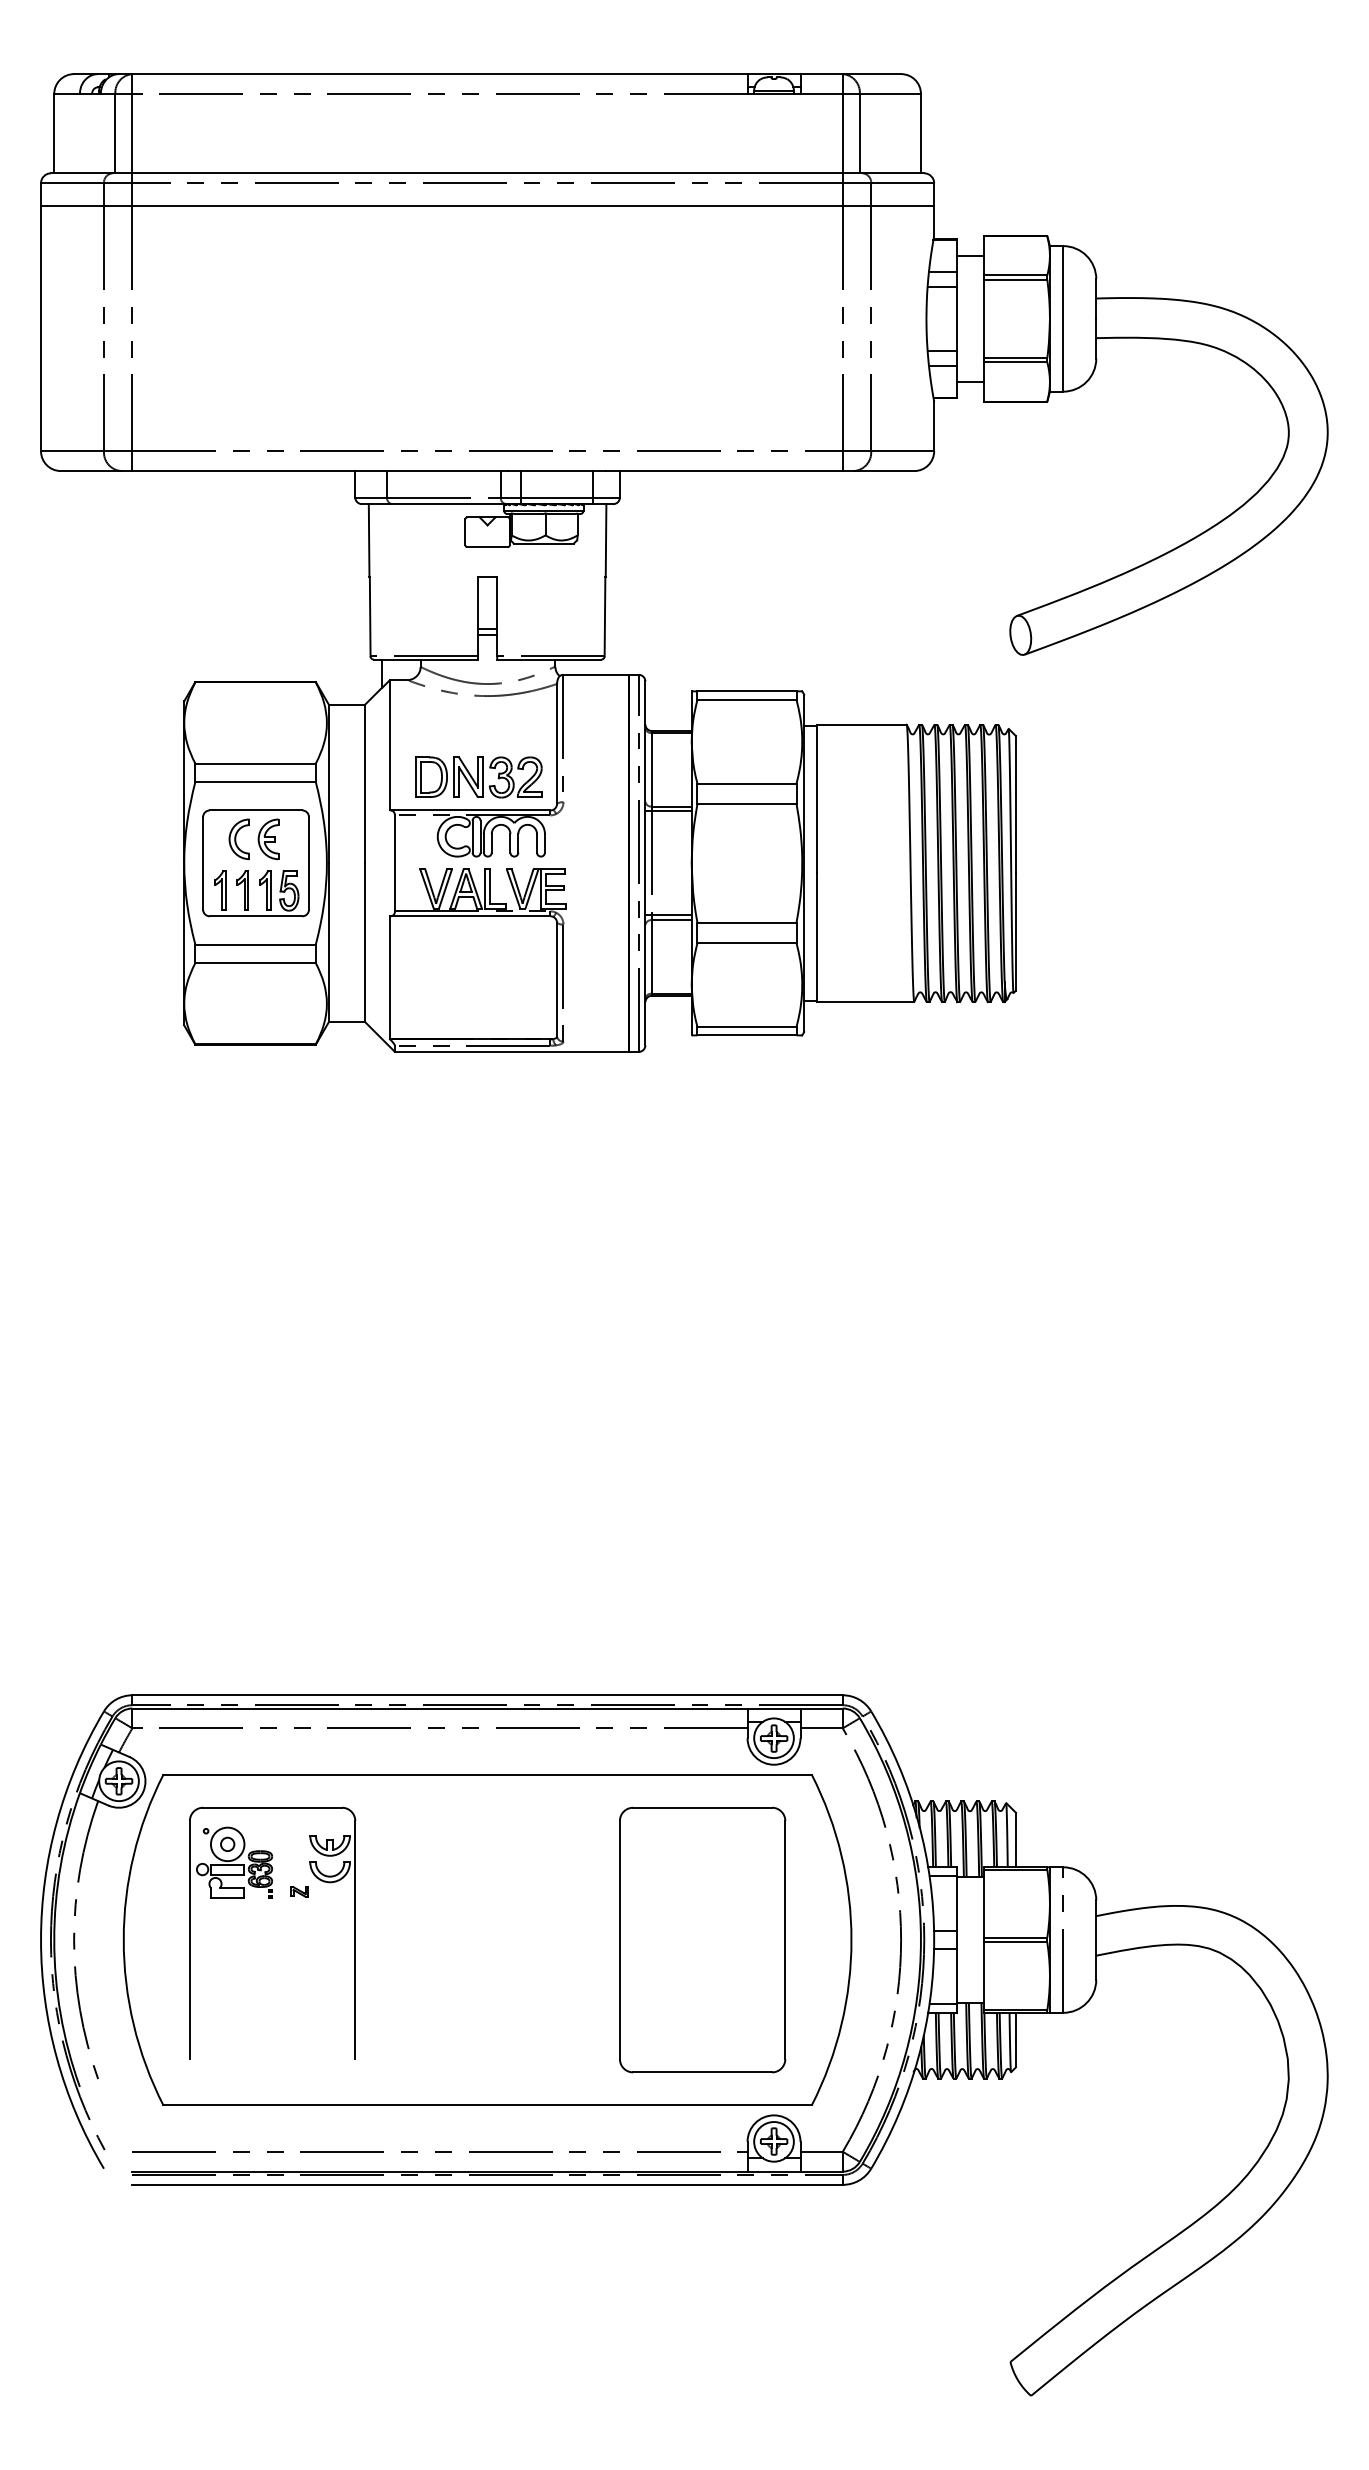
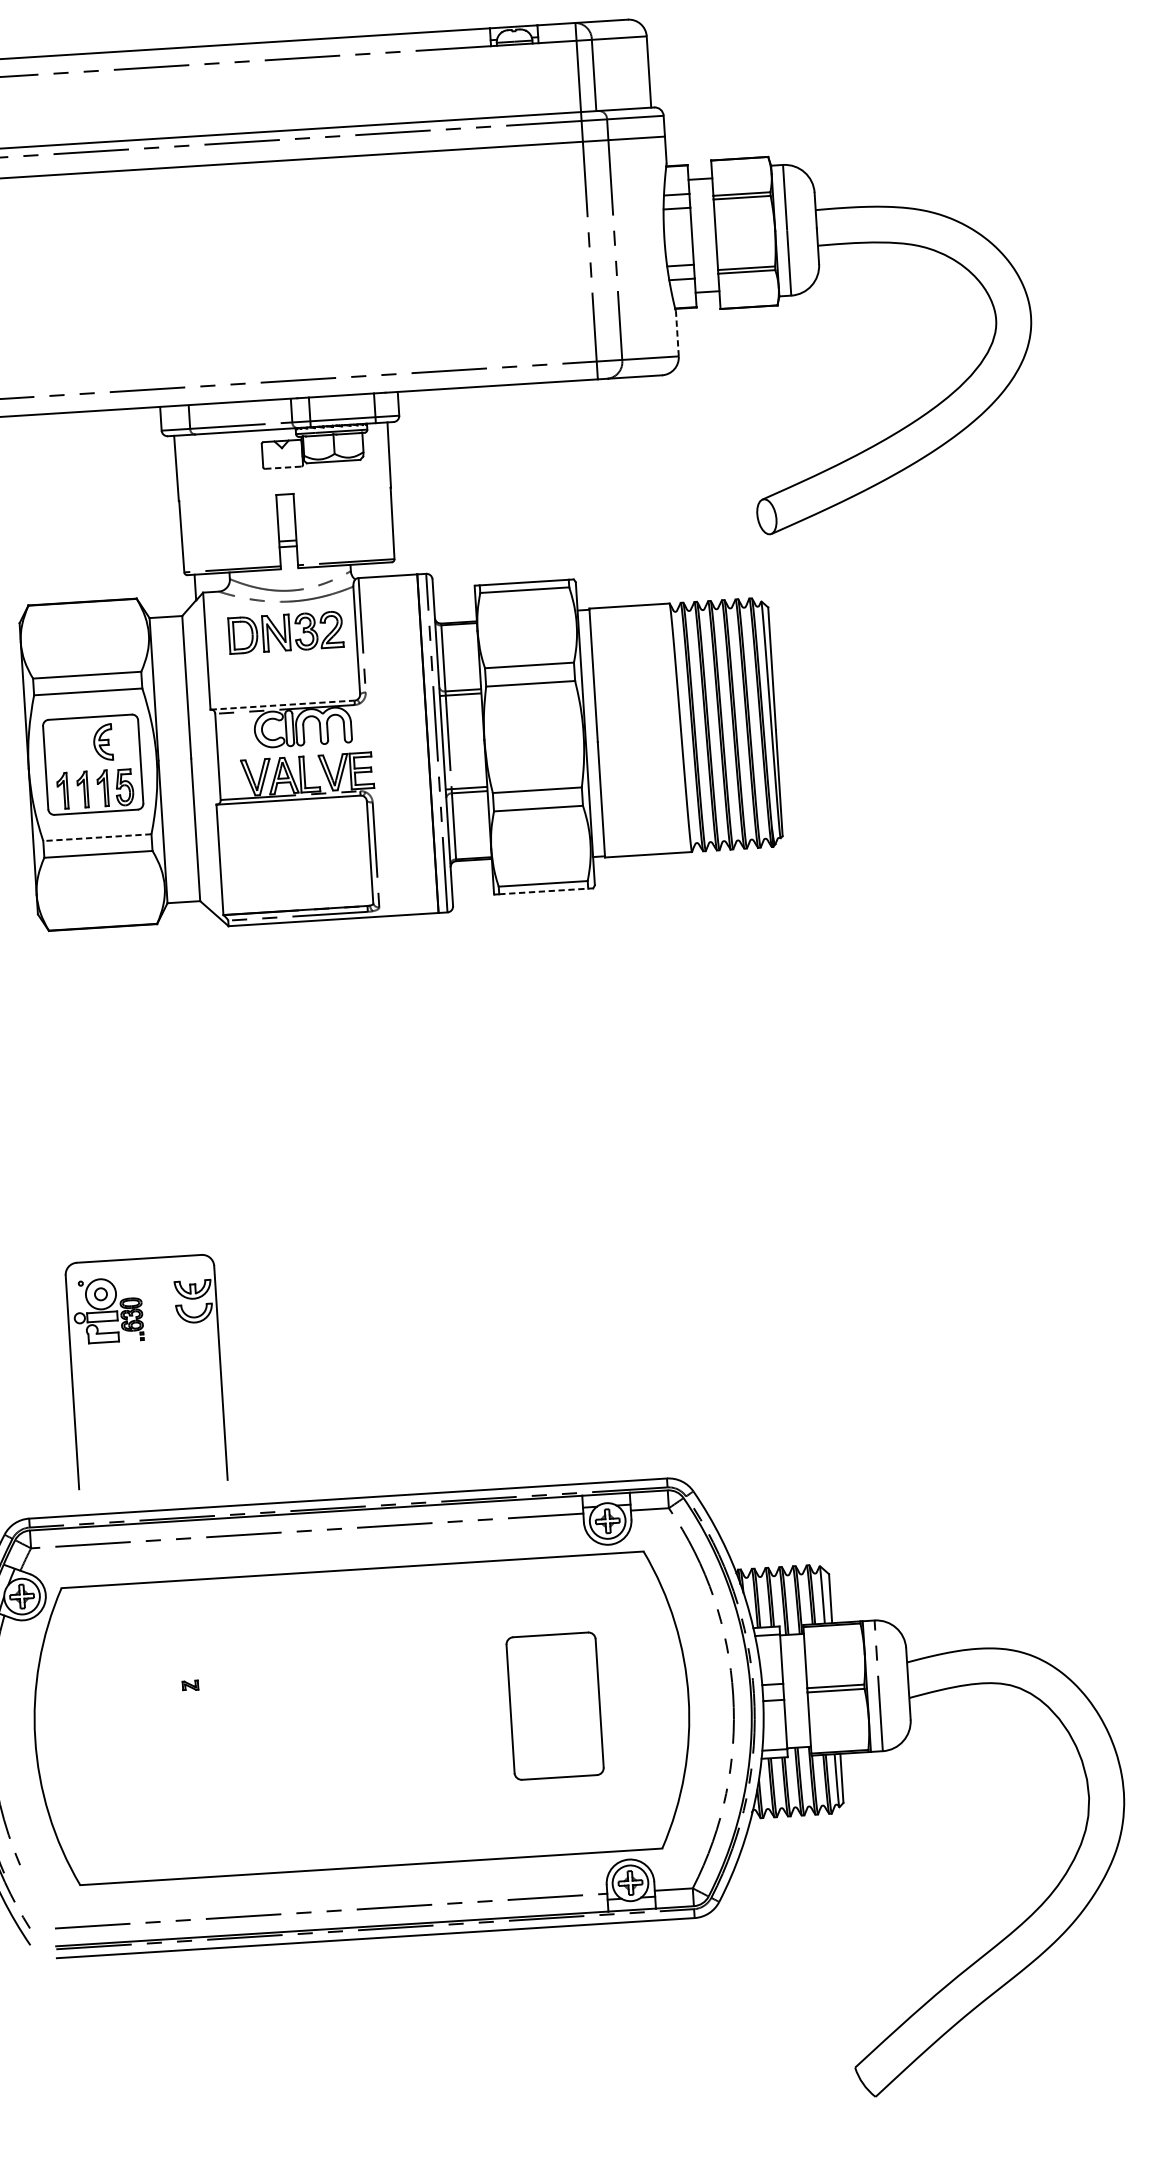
line: (934, 426) -> (677, 334), solid -> dashed
line: (488, 547) -> (284, 468), solid -> dashed
part: (478, 777) -> (285, 632), moved
line: (470, 810) -> (282, 705), solid -> dashed
part: (238, 839) -> (76, 744), removed
line: (255, 944) -> (97, 837), solid -> dashed
line: (746, 1035) -> (543, 891), solid -> dashed
part: (272, 1898) -> (144, 1340), moved
part: (702, 1939) -> (554, 1705), size x0.6

